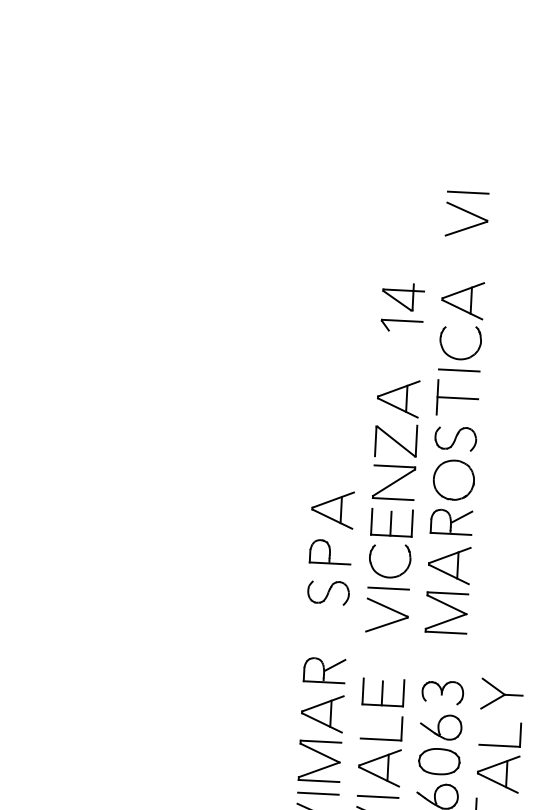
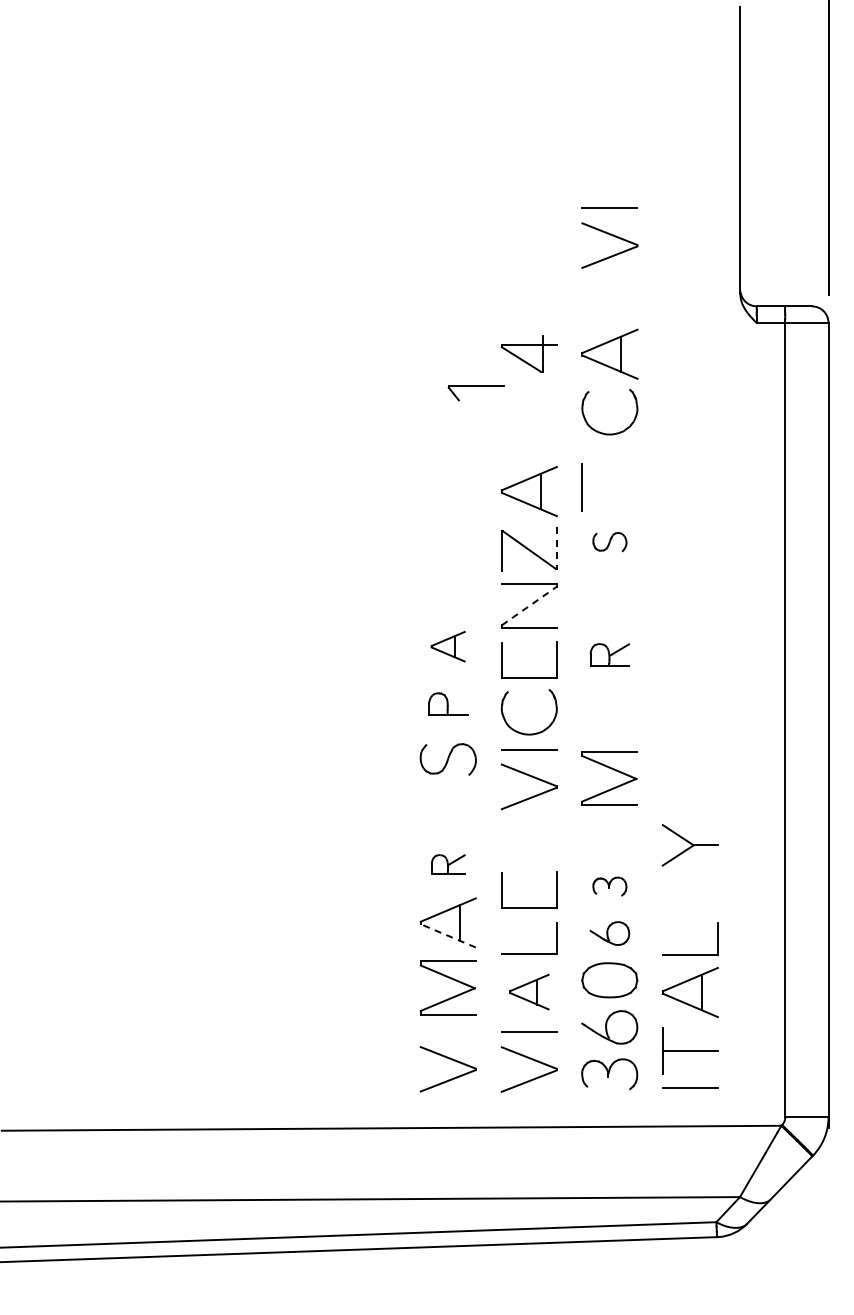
part: (401, 320) -> (475, 386), moved
line: (458, 370) -> (609, 449), removed
line: (457, 398) -> (609, 487), removed
part: (455, 438) -> (609, 541), size x0.6
line: (416, 441) -> (556, 548), solid -> dashed
part: (454, 480) -> (610, 598), removed
line: (394, 483) -> (529, 606), solid -> dashed
part: (332, 509) -> (447, 646), size x0.6
part: (451, 521) -> (609, 654), size x0.7
line: (390, 523) -> (527, 661), removed
part: (330, 551) -> (448, 703), size x0.7
part: (449, 564) -> (609, 713), removed
part: (324, 670) -> (448, 864), size x0.6
part: (442, 692) -> (609, 886), size x0.6
line: (382, 693) -> (527, 891), removed
part: (501, 694) -> (689, 845), moved
line: (322, 722) -> (448, 935), solid -> dashed
part: (440, 727) -> (609, 933), size x0.7
part: (379, 766) -> (528, 991), size x0.7
line: (317, 794) -> (447, 1032), removed

